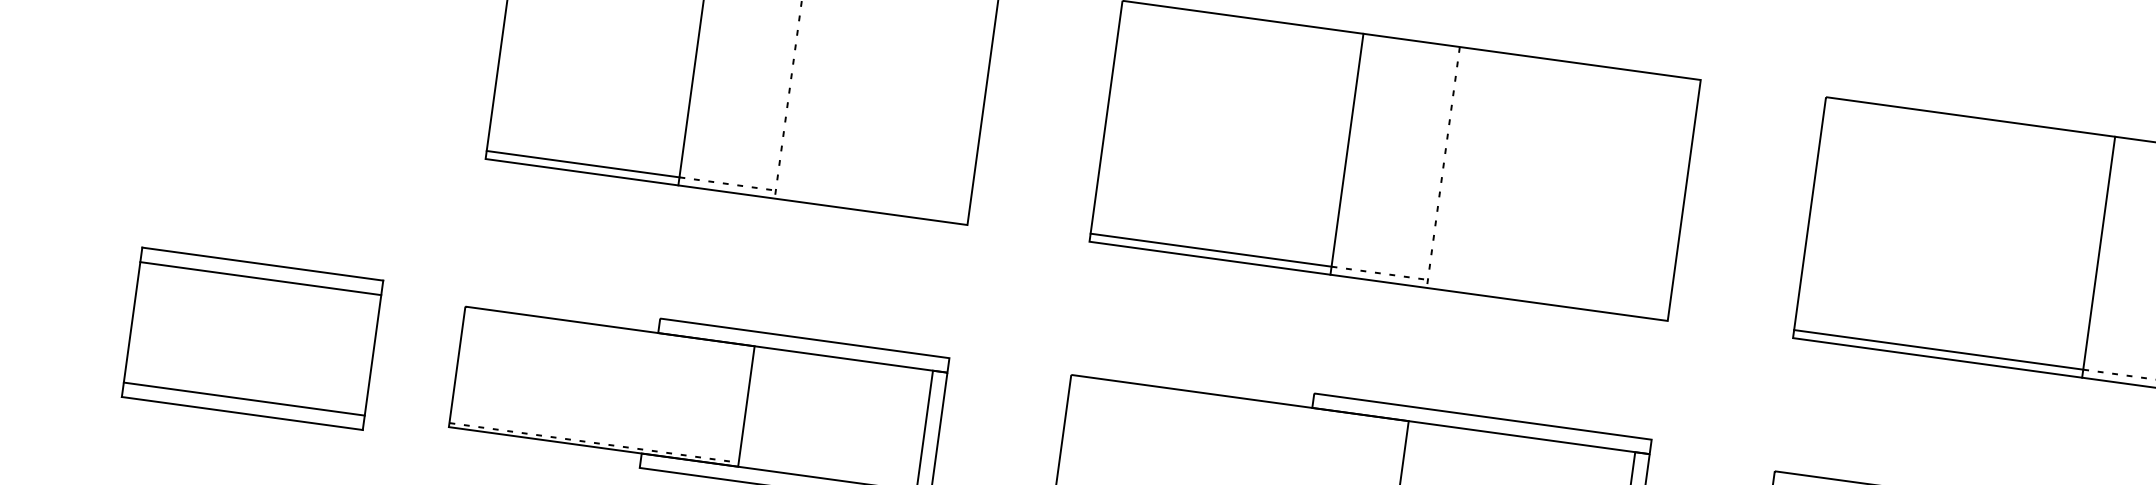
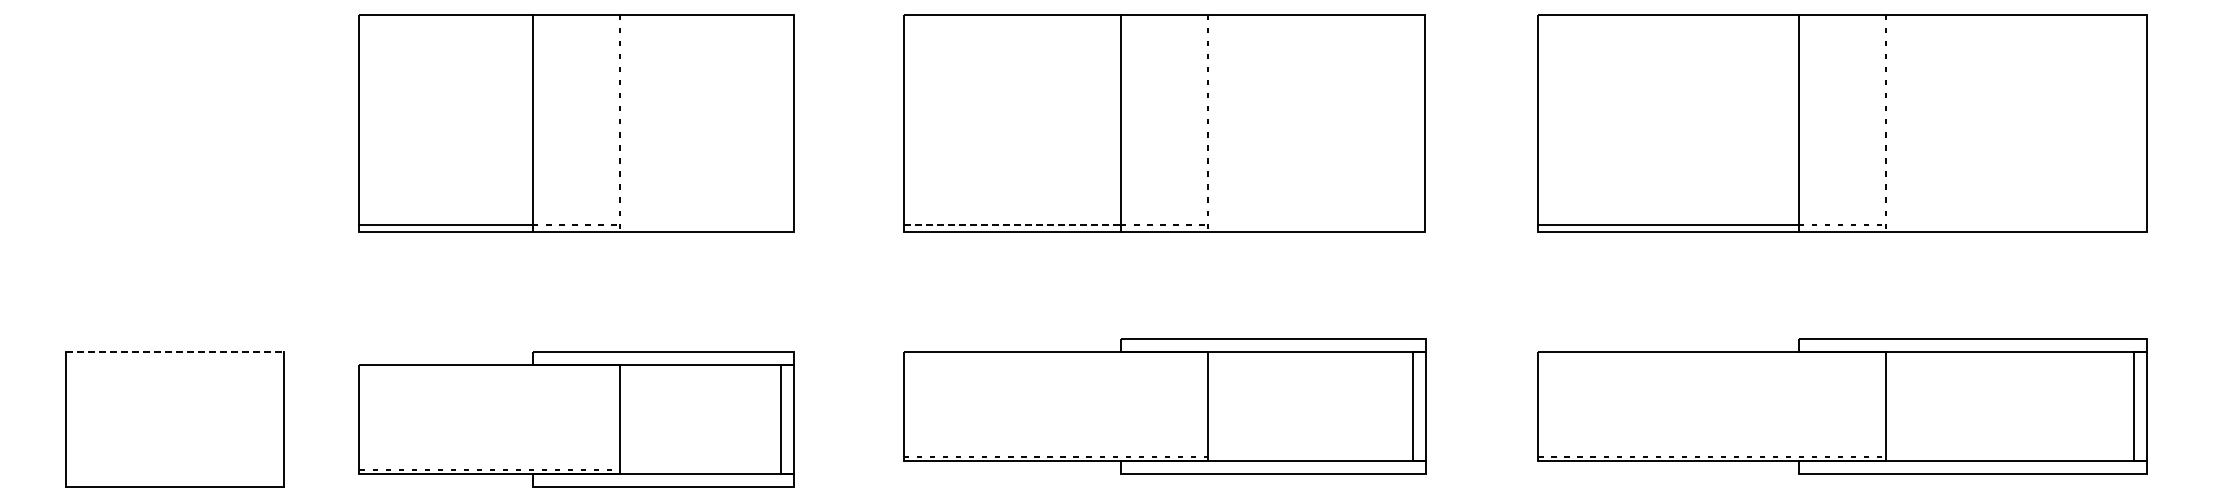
line: (1211, 249) -> (1012, 224), solid -> dashed
line: (263, 264) -> (175, 352), solid -> dashed
line: (260, 278) -> (174, 365), removed
line: (243, 398) -> (174, 473), removed

